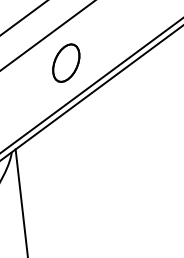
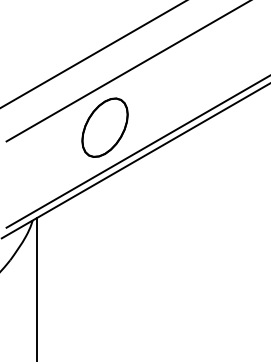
part: (65, 63) -> (104, 127), size x1.43

